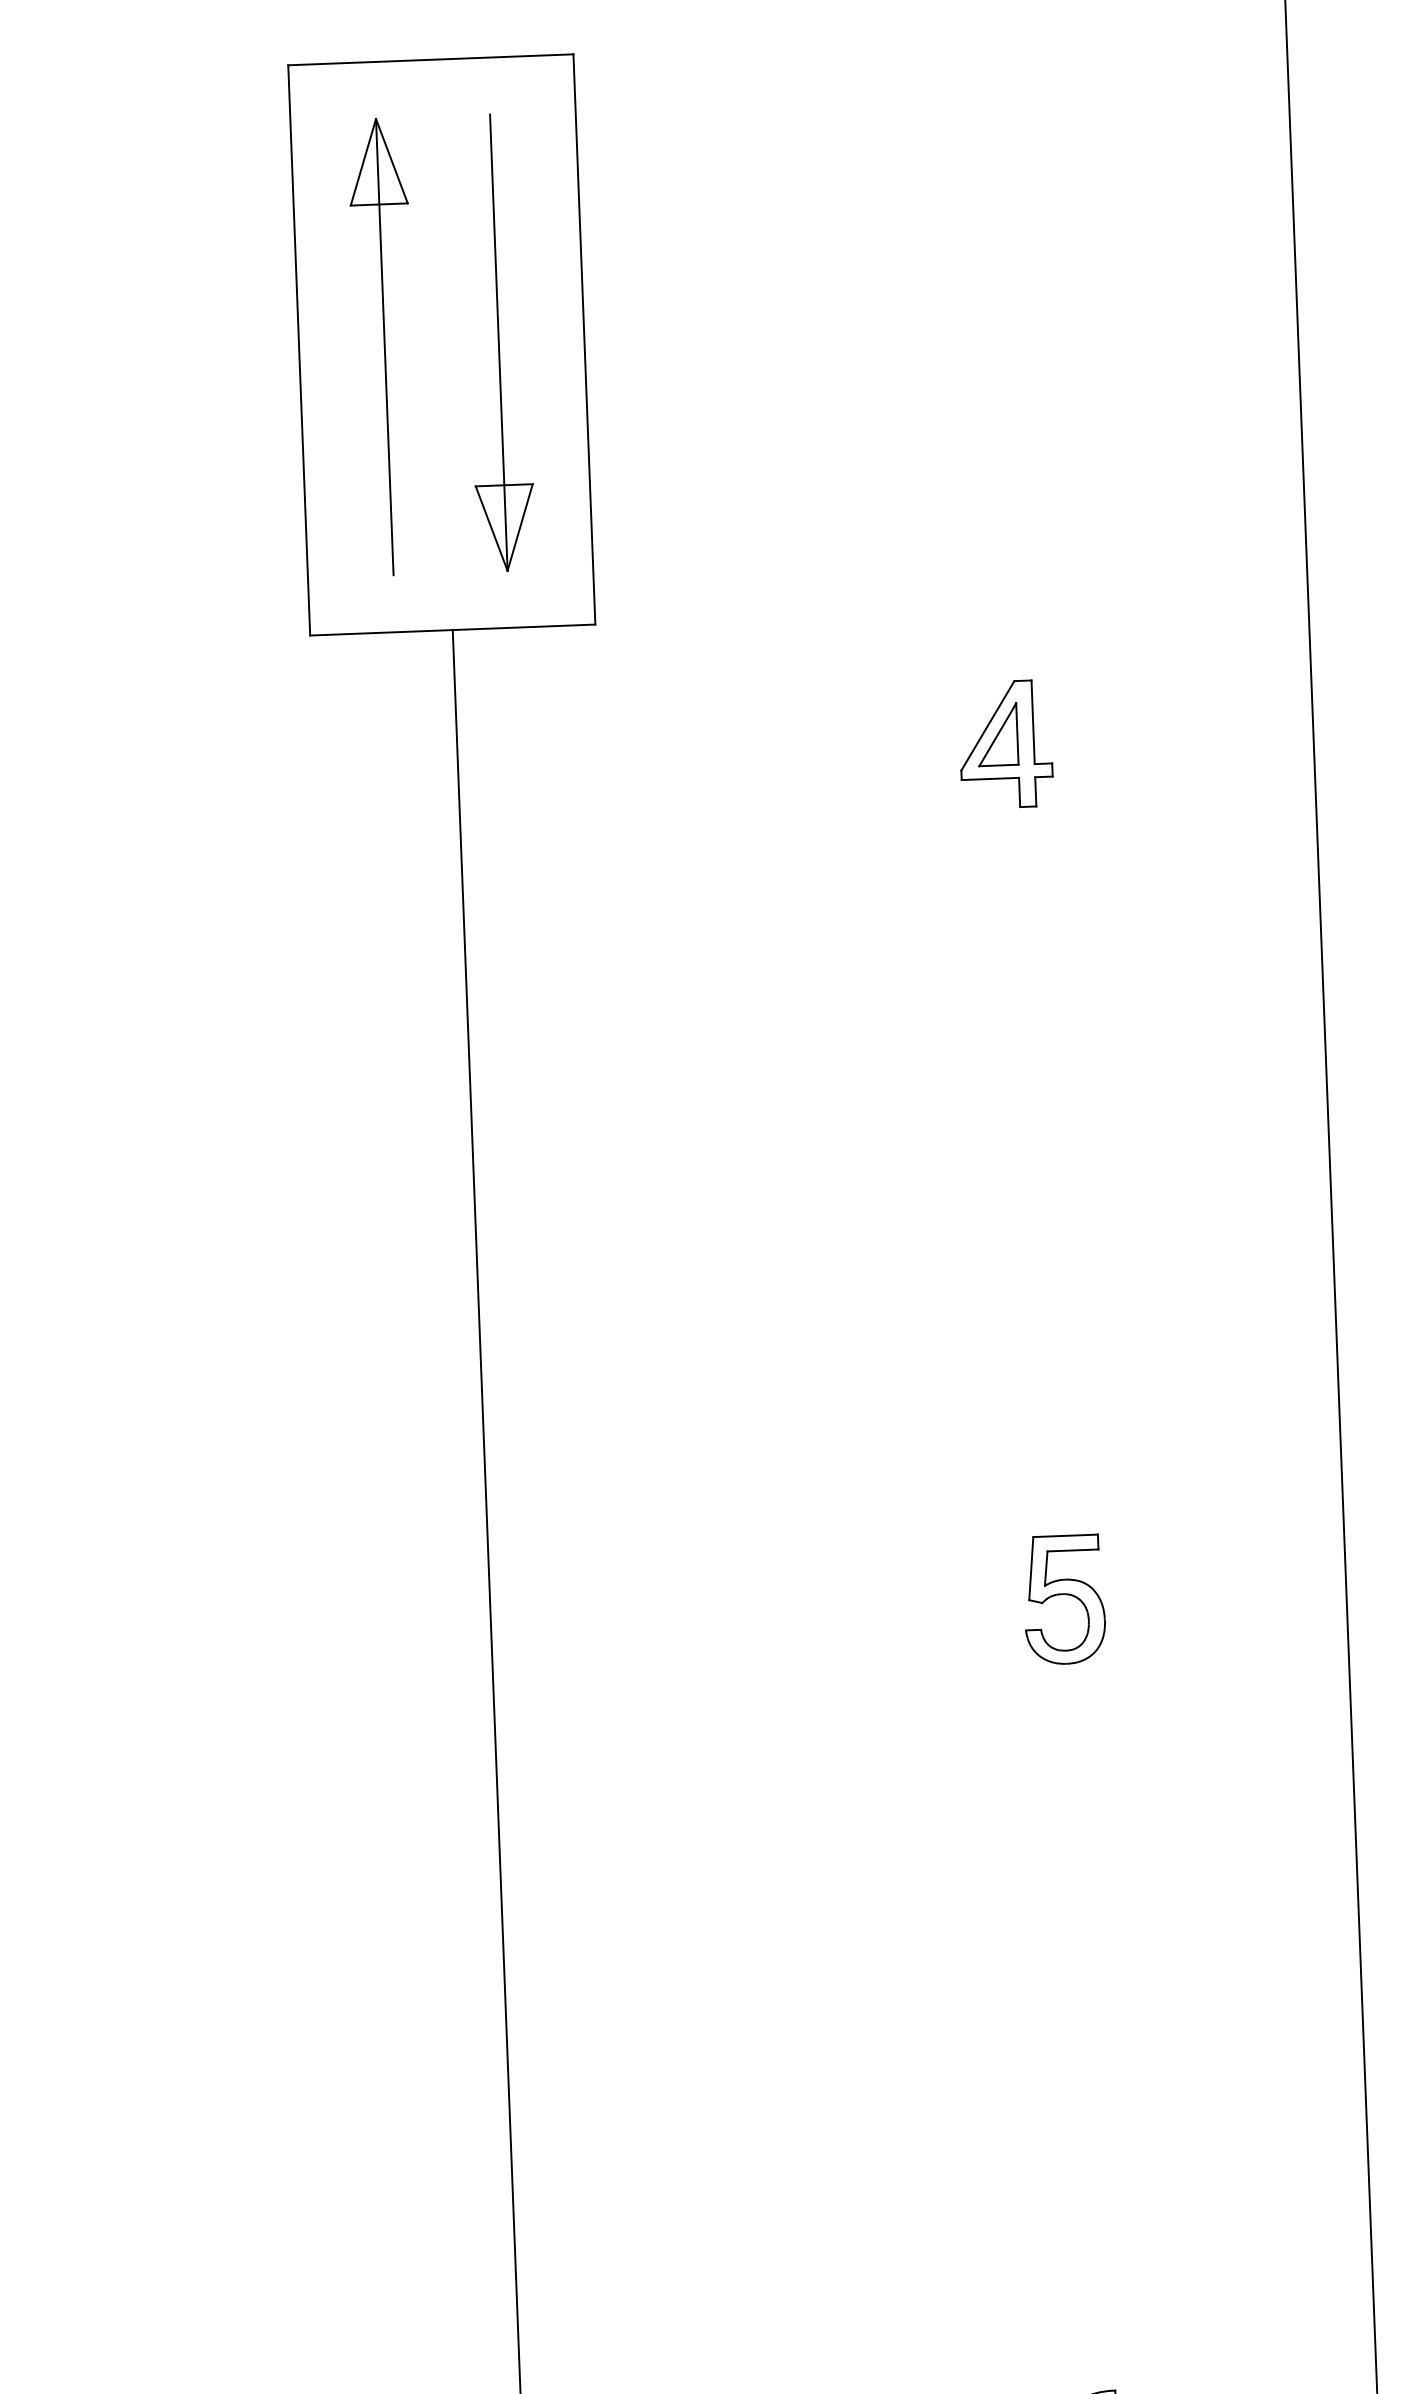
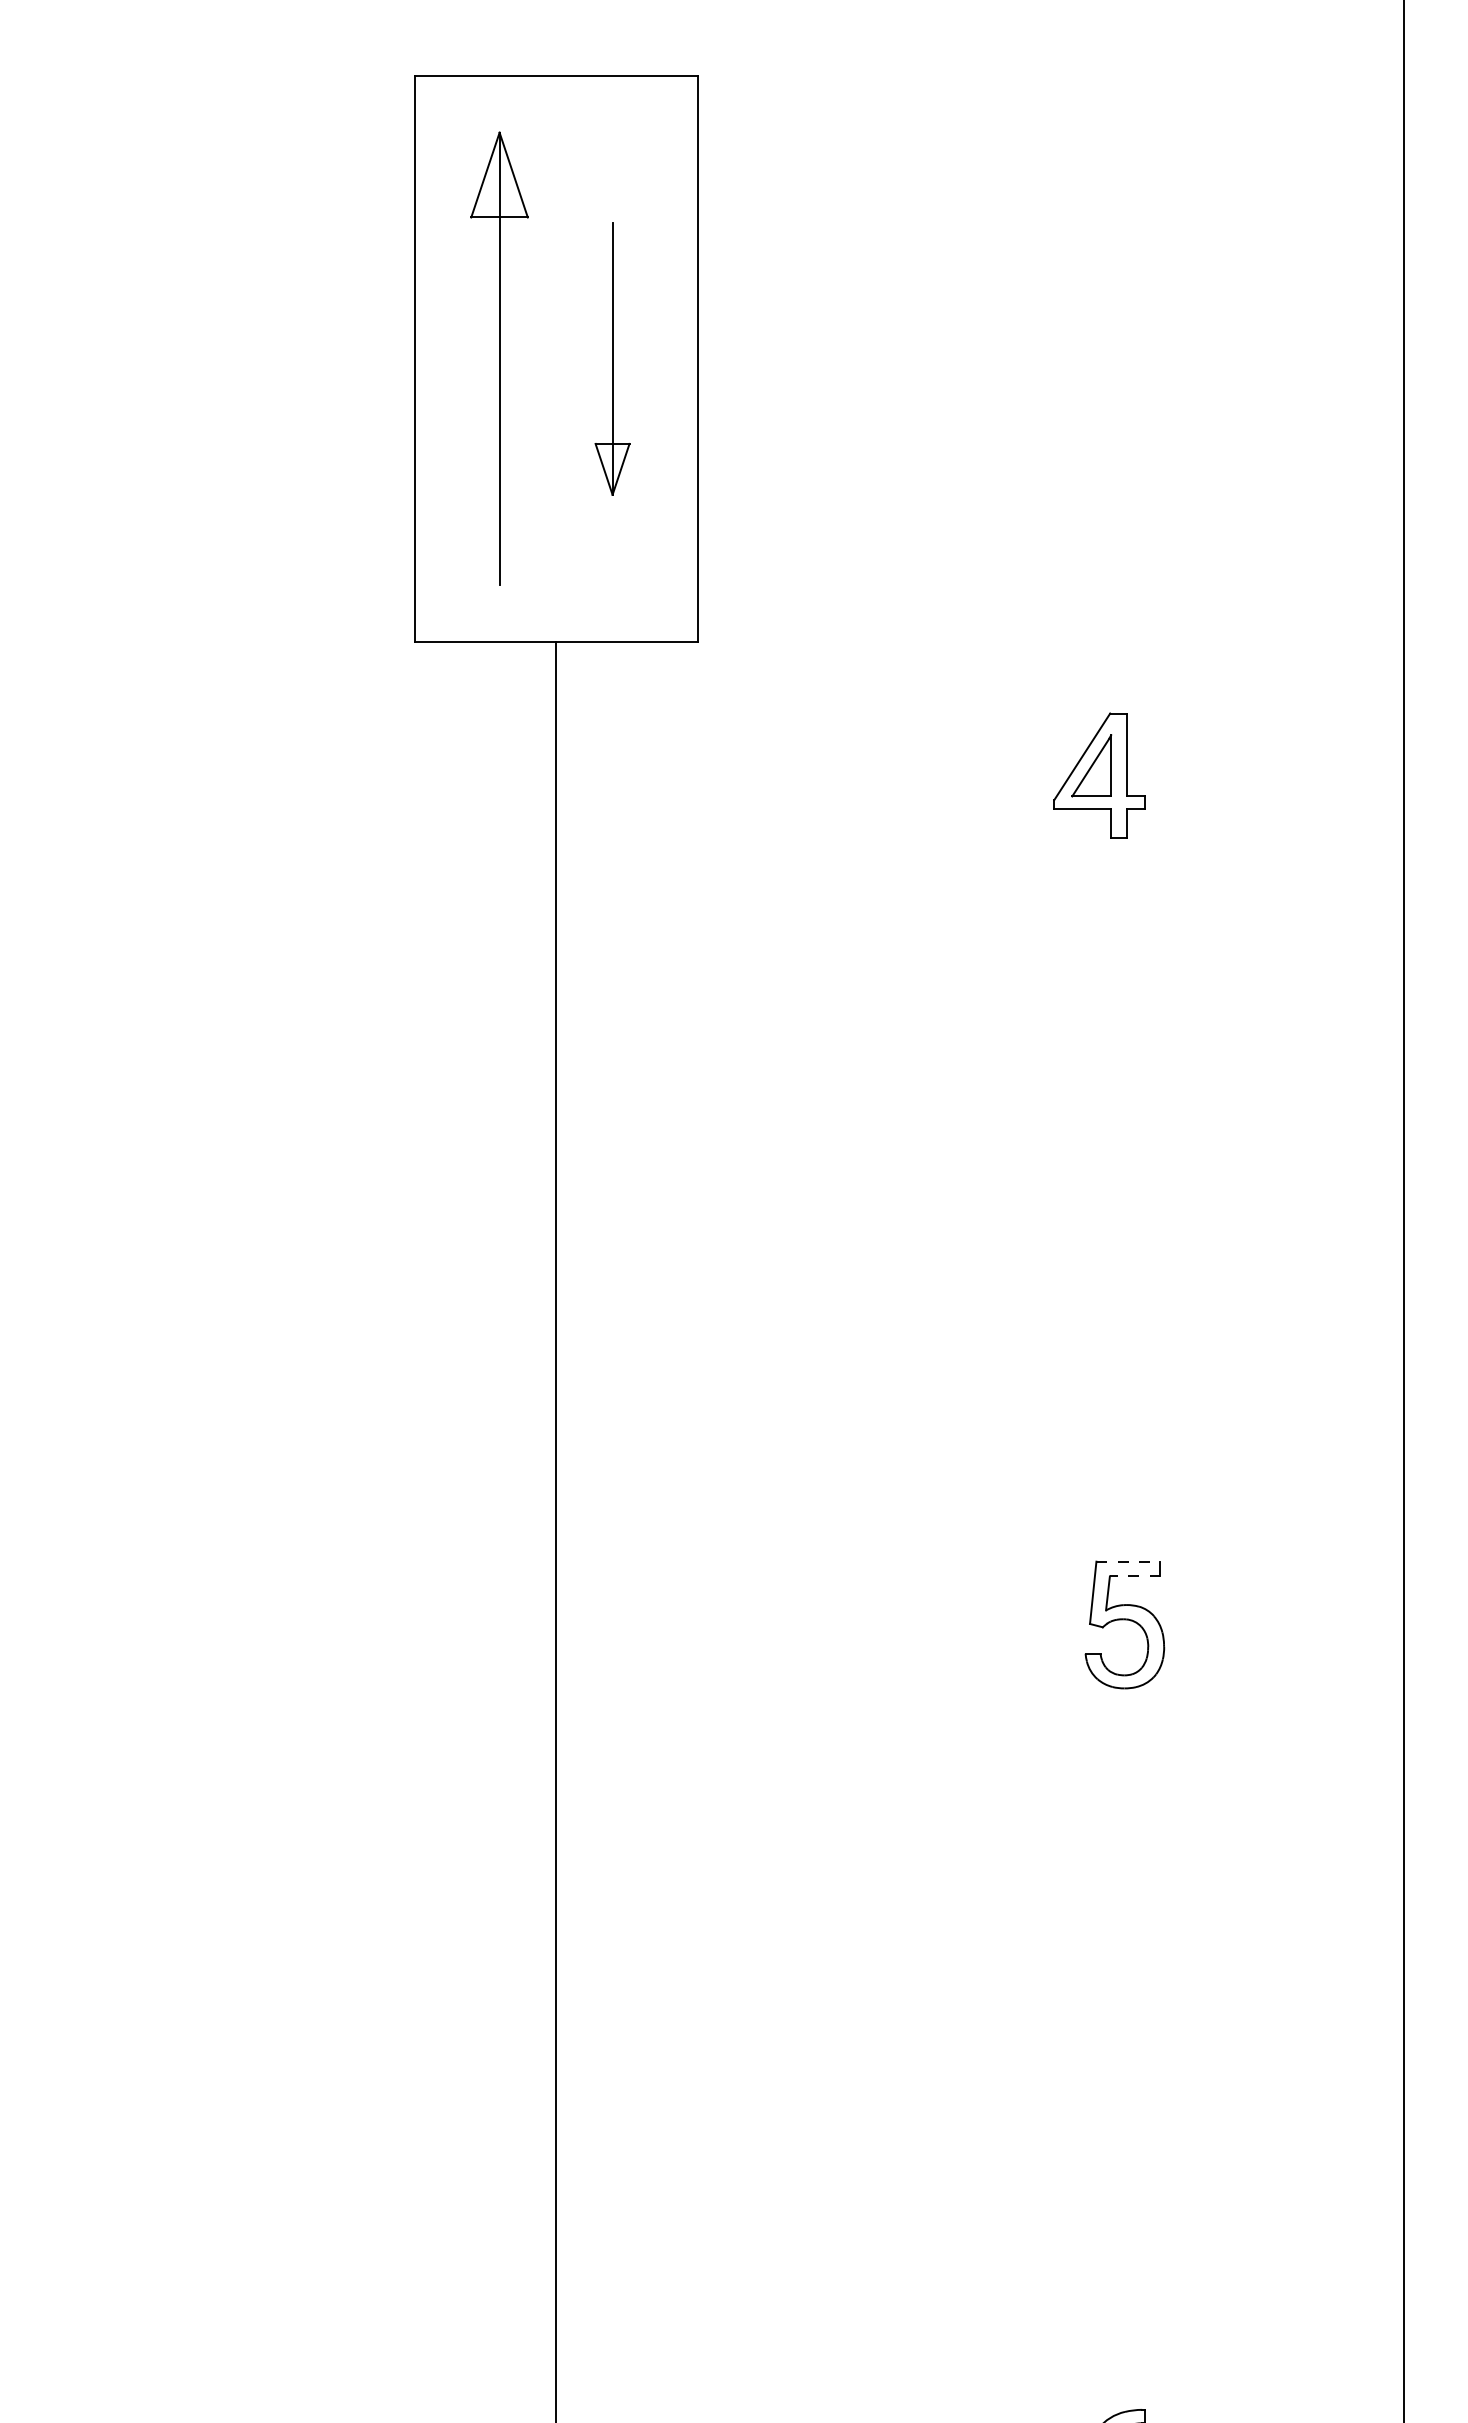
part: (498, 343) -> (612, 359), size x0.6
line: (1065, 1535) -> (1128, 1561), solid -> dashed
line: (1072, 1550) -> (1134, 1576), solid -> dashed

